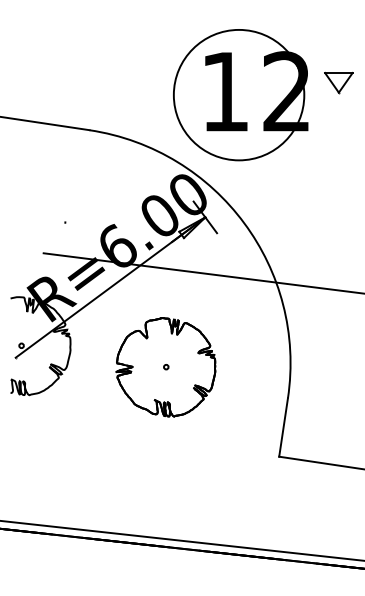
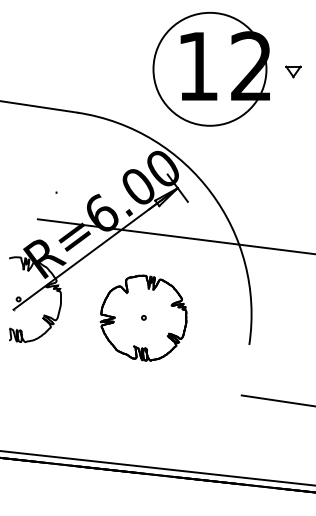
part: (338, 82) -> (293, 71), size x0.6
part: (239, 94) -> (210, 68), moved
line: (283, 426) -> (245, 369), removed

